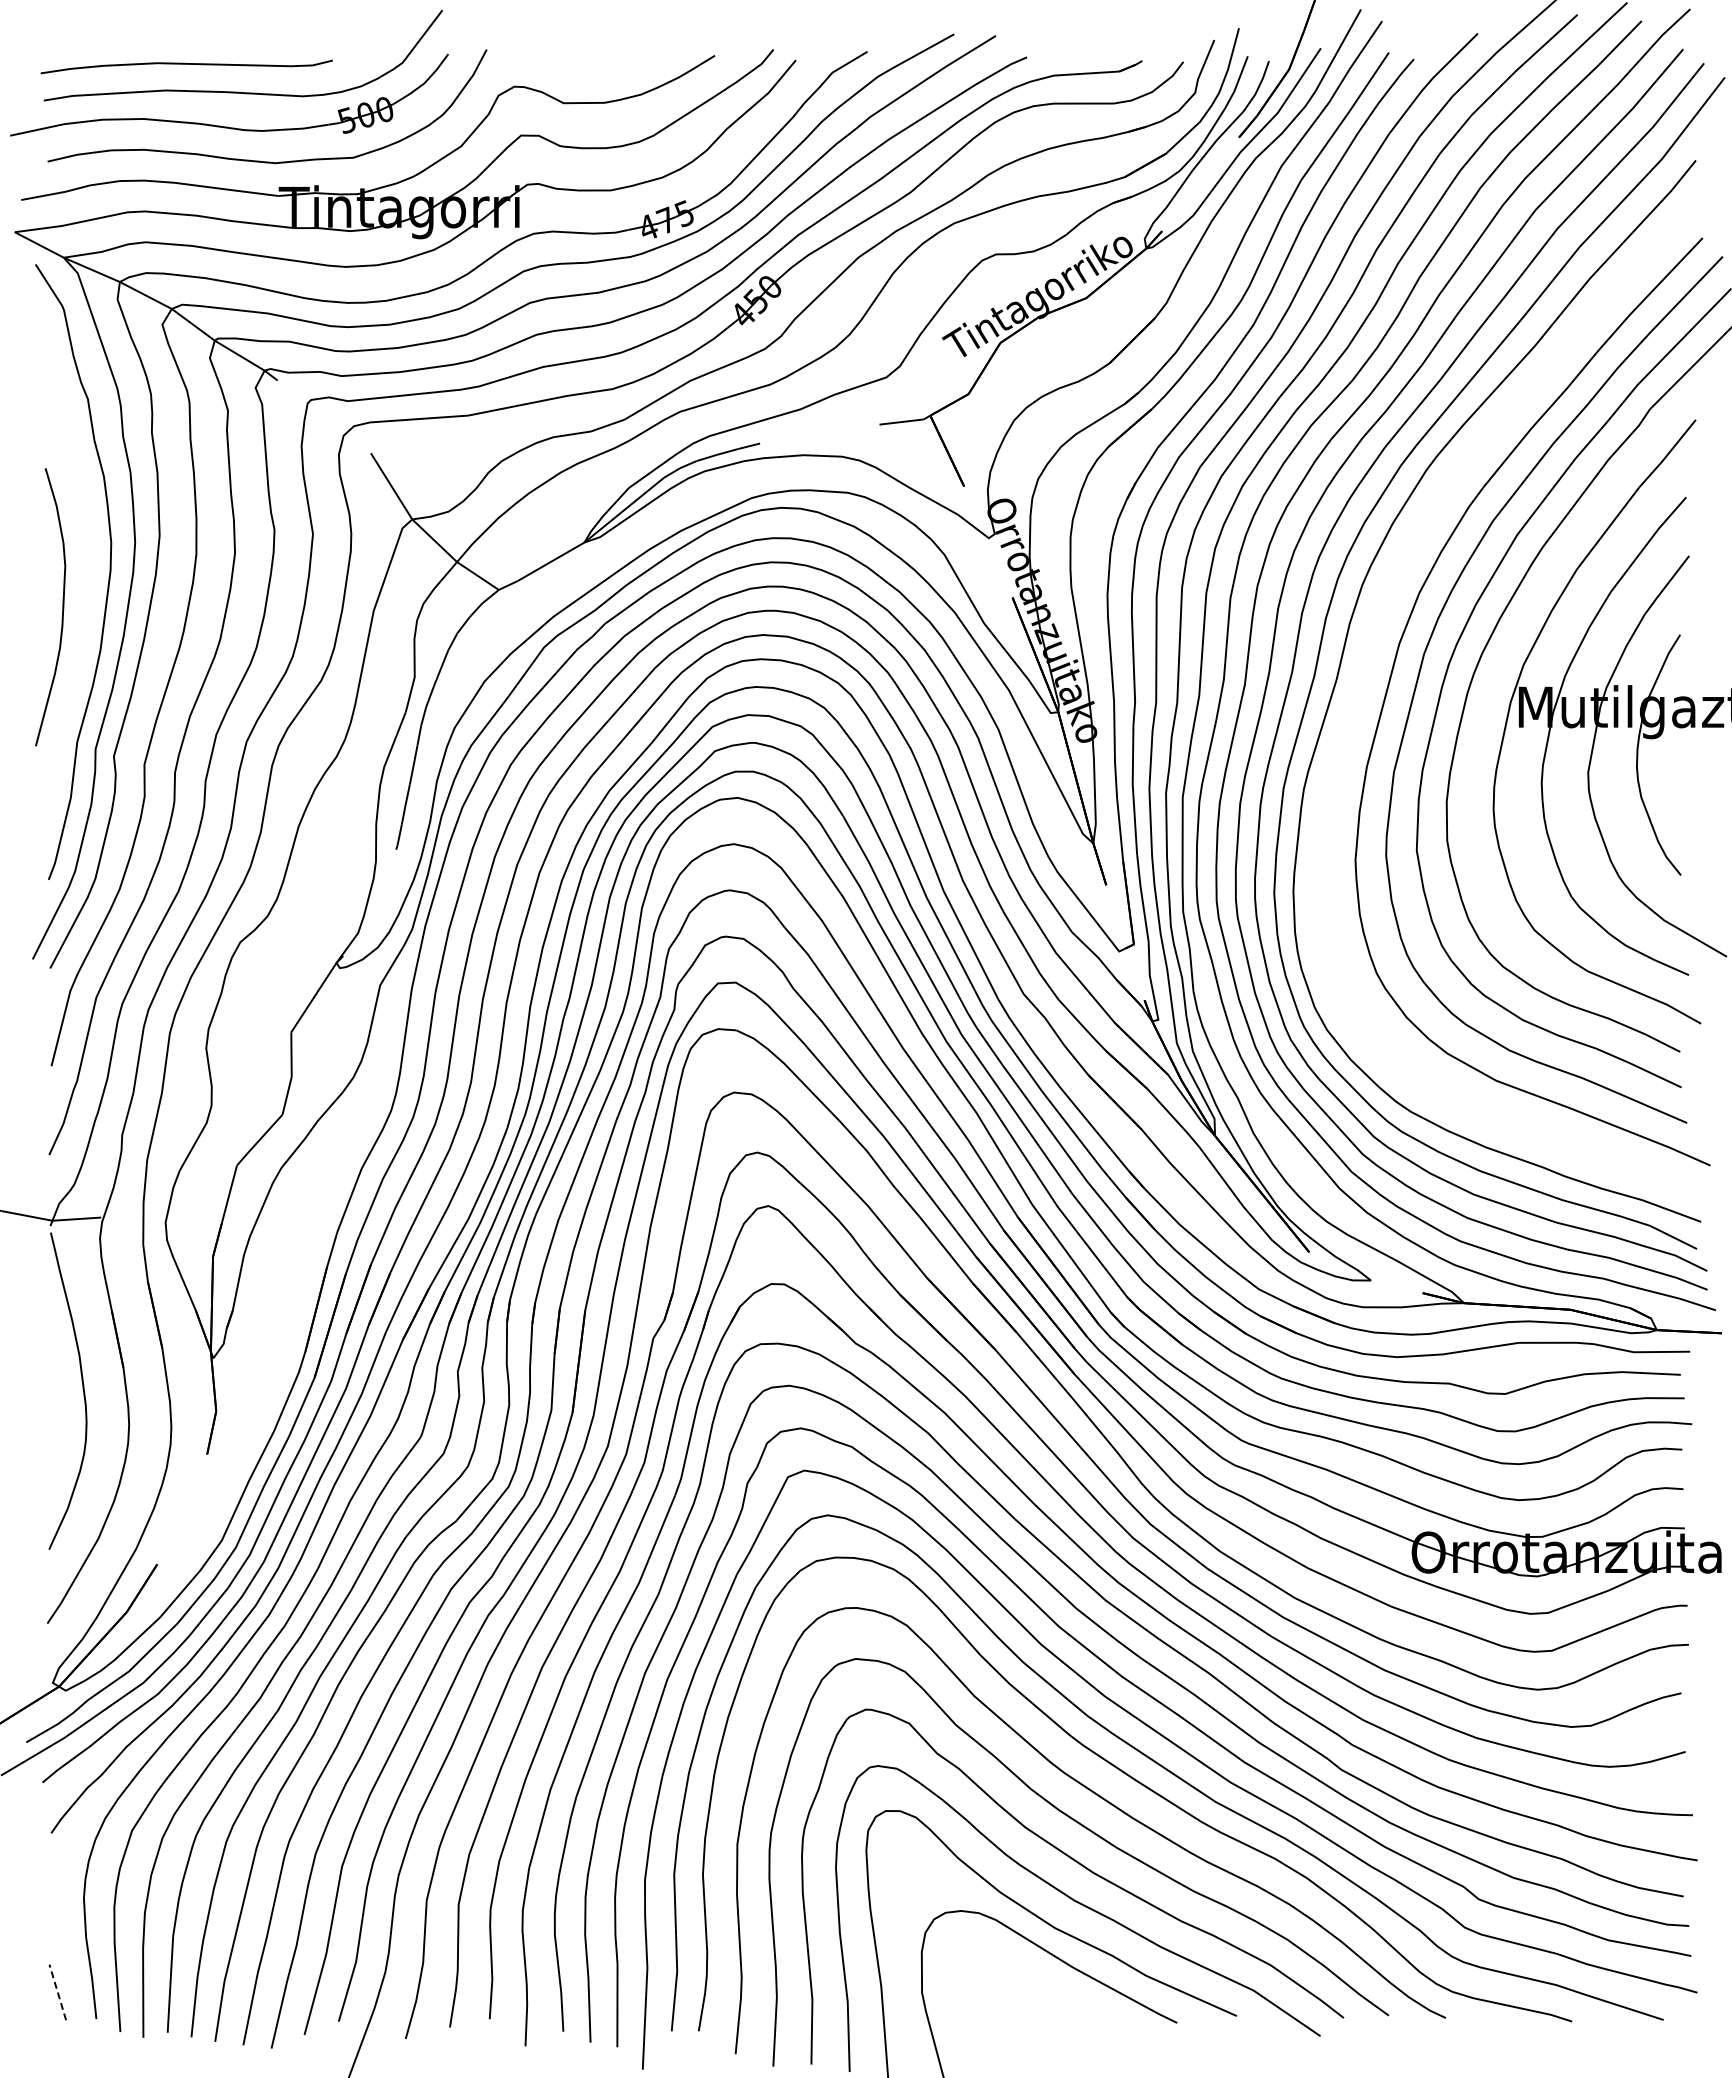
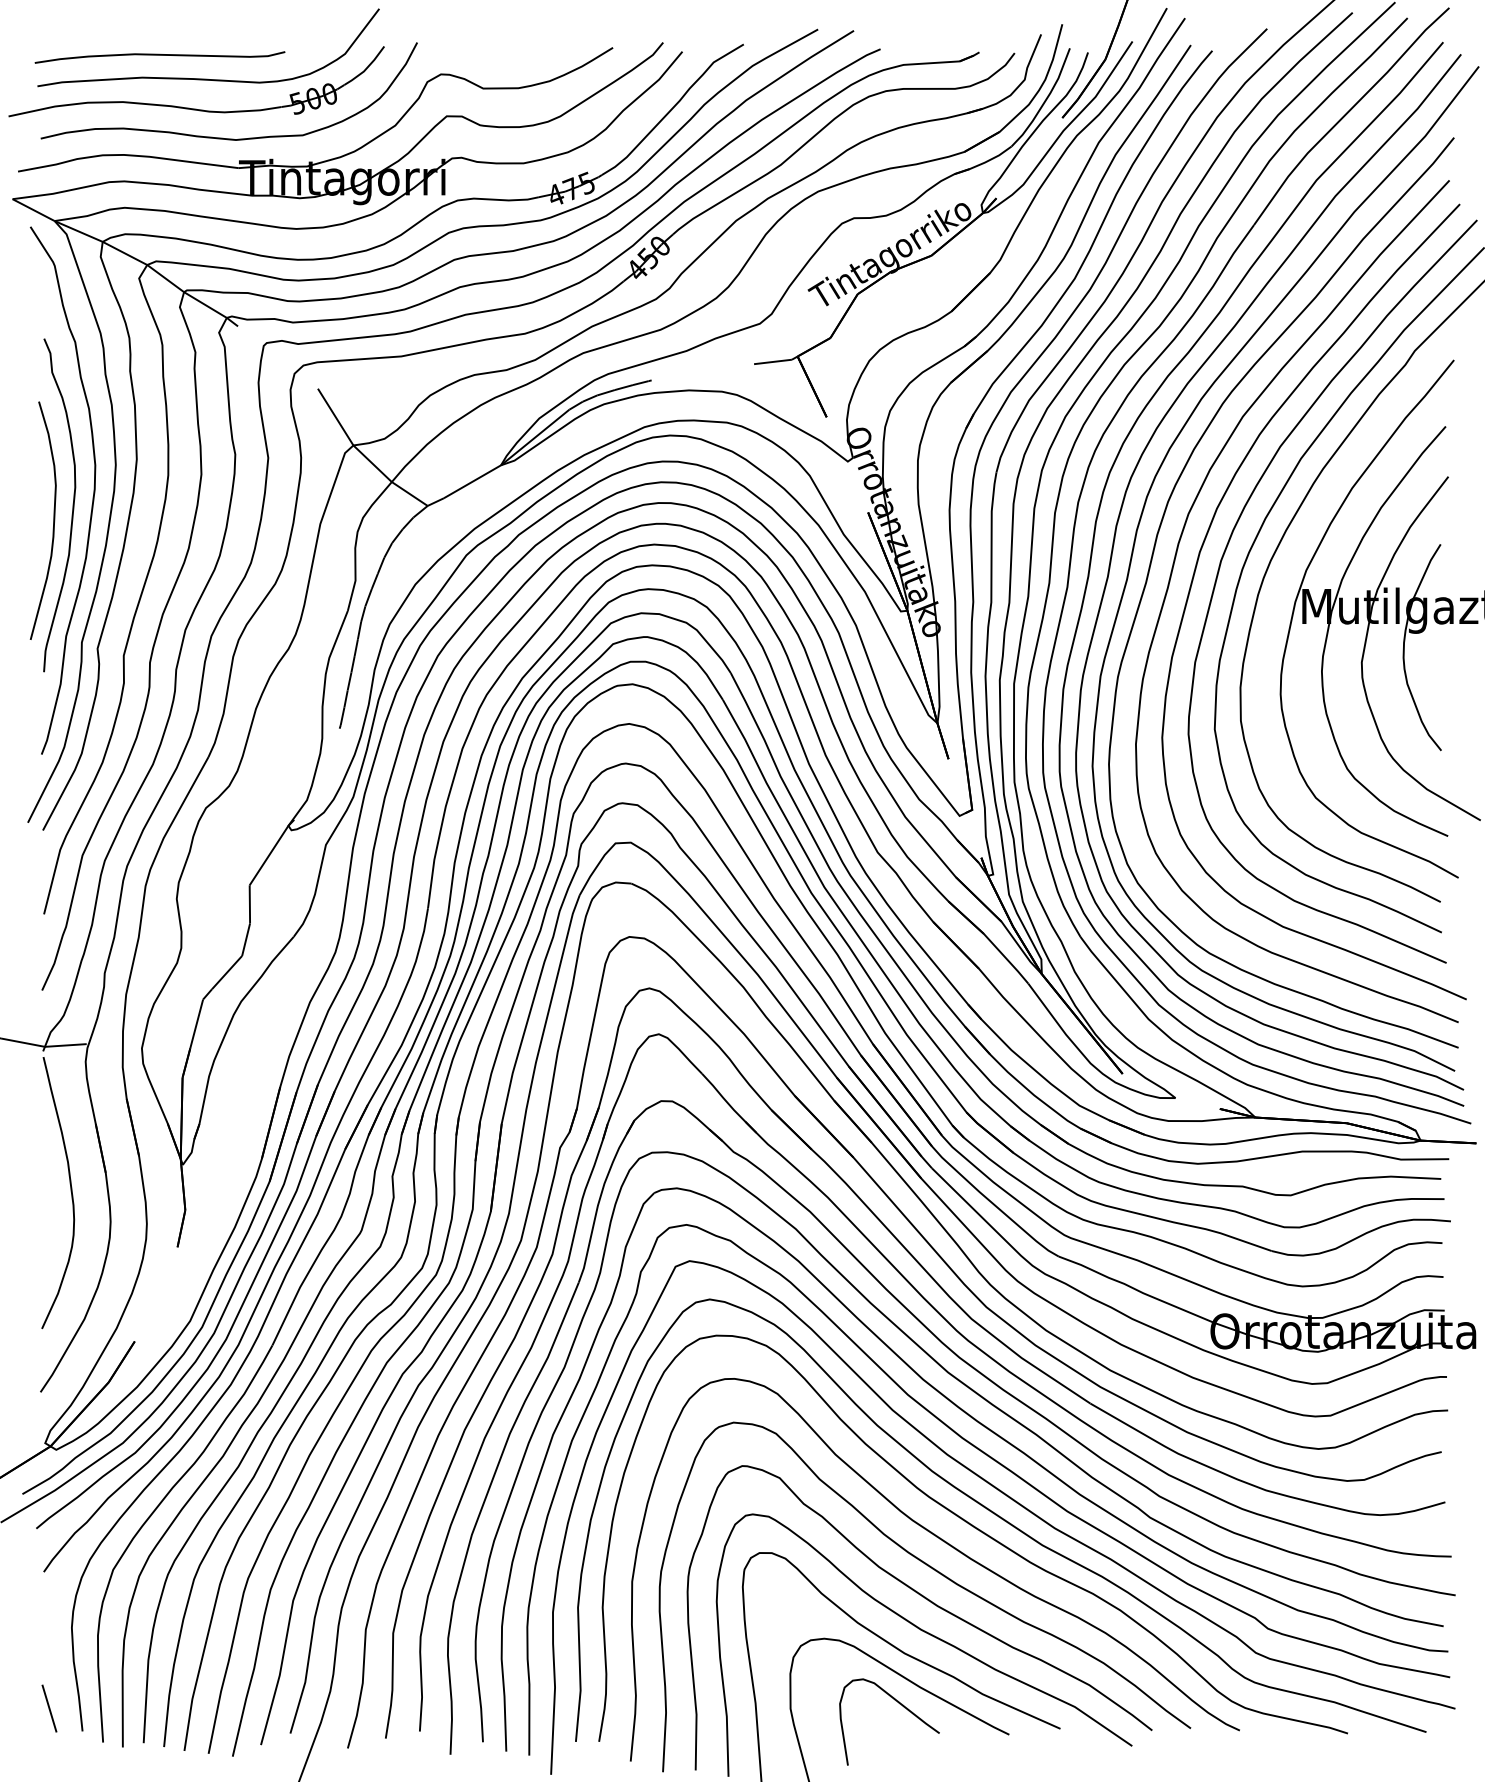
curve: (84, 591) -> (72, 507), added
curve: (1367, 668) -> (1172, 573), added
curve: (1050, 1988) -> (900, 1705), added
line: (57, 1991) -> (49, 1707), dashed -> solid

